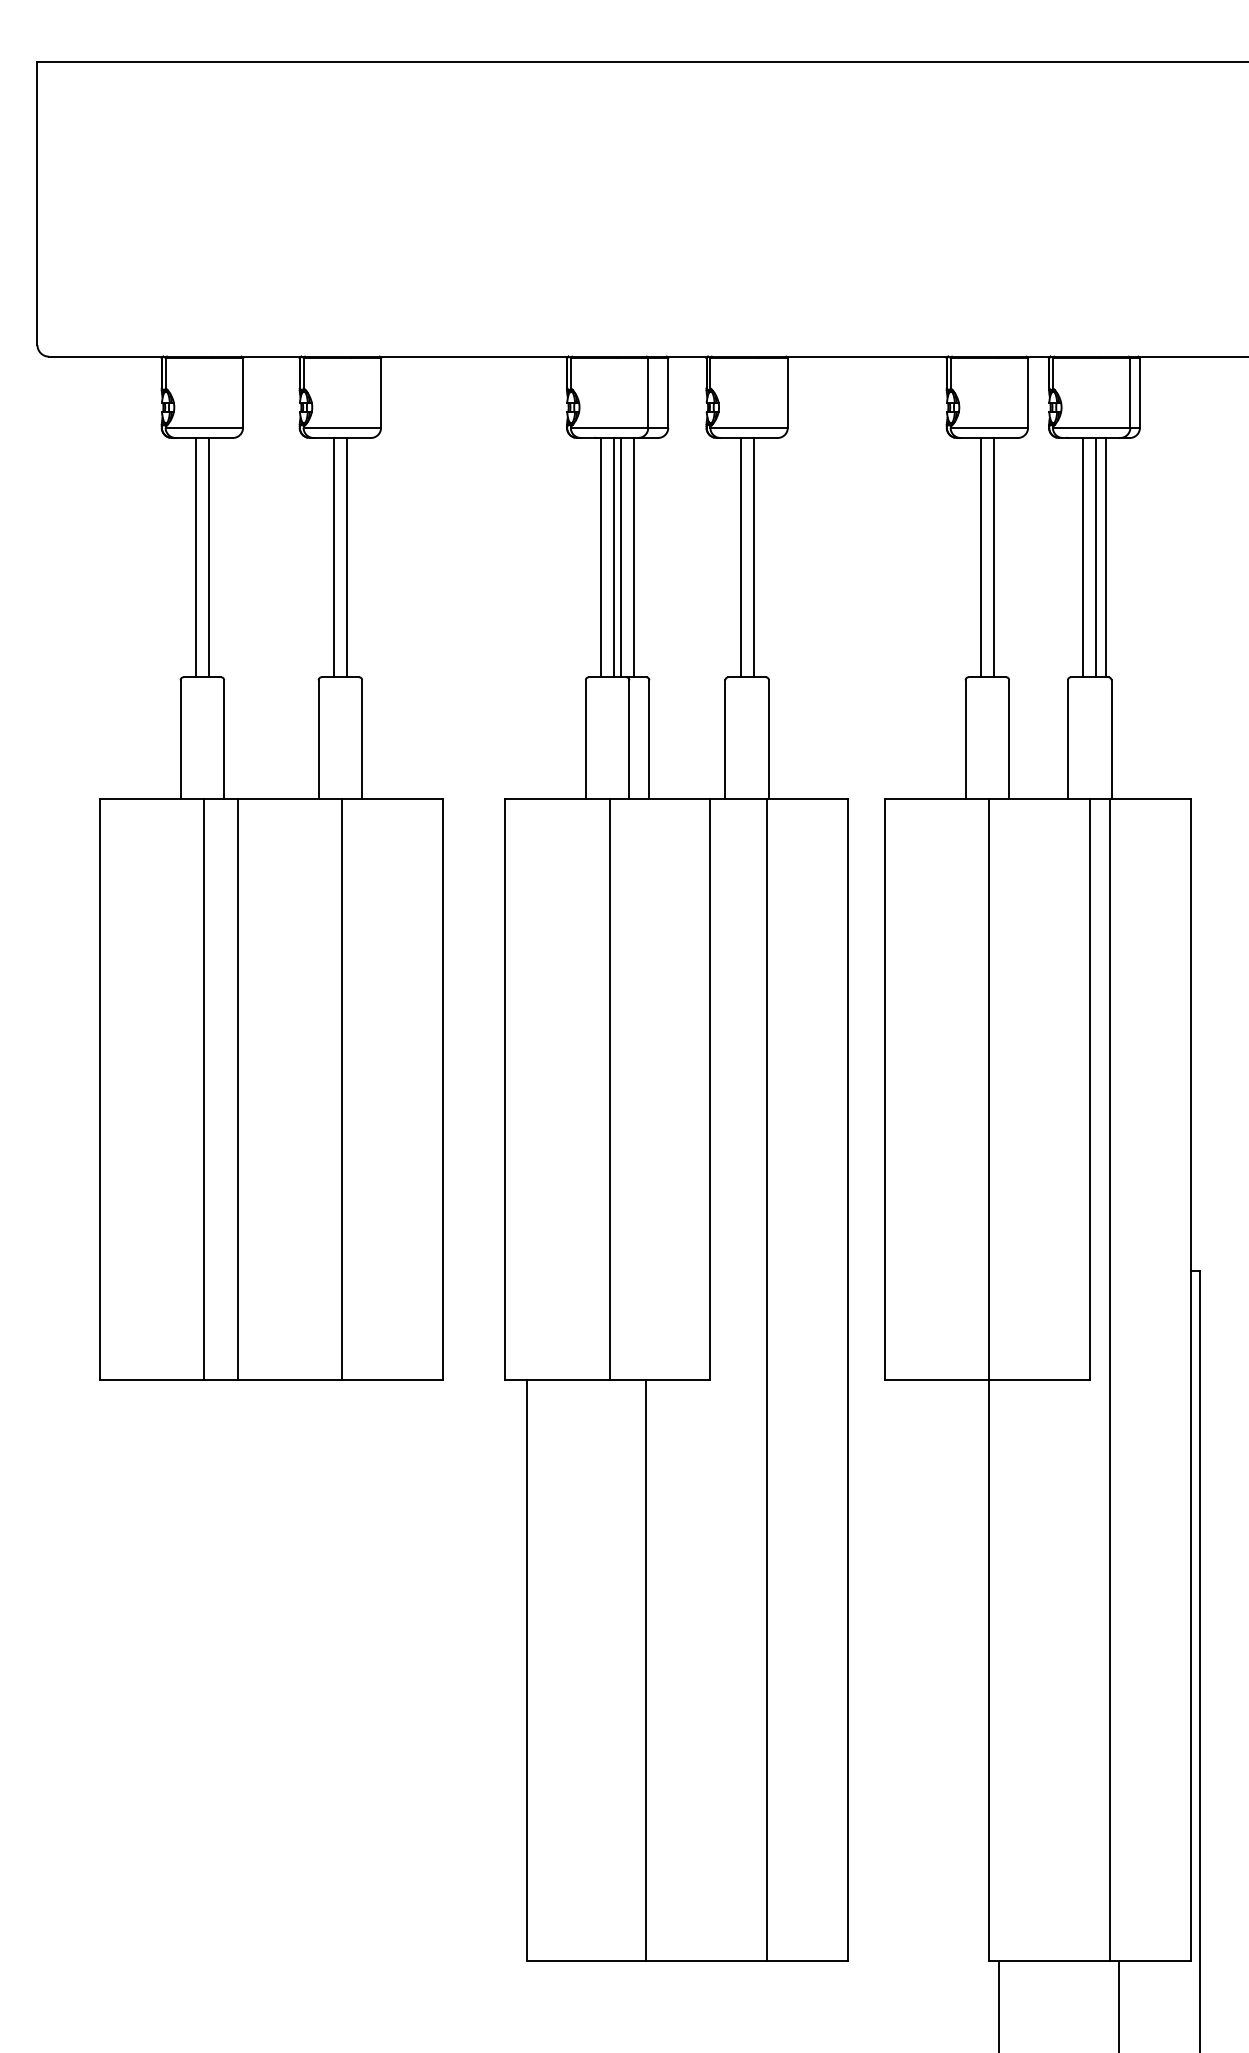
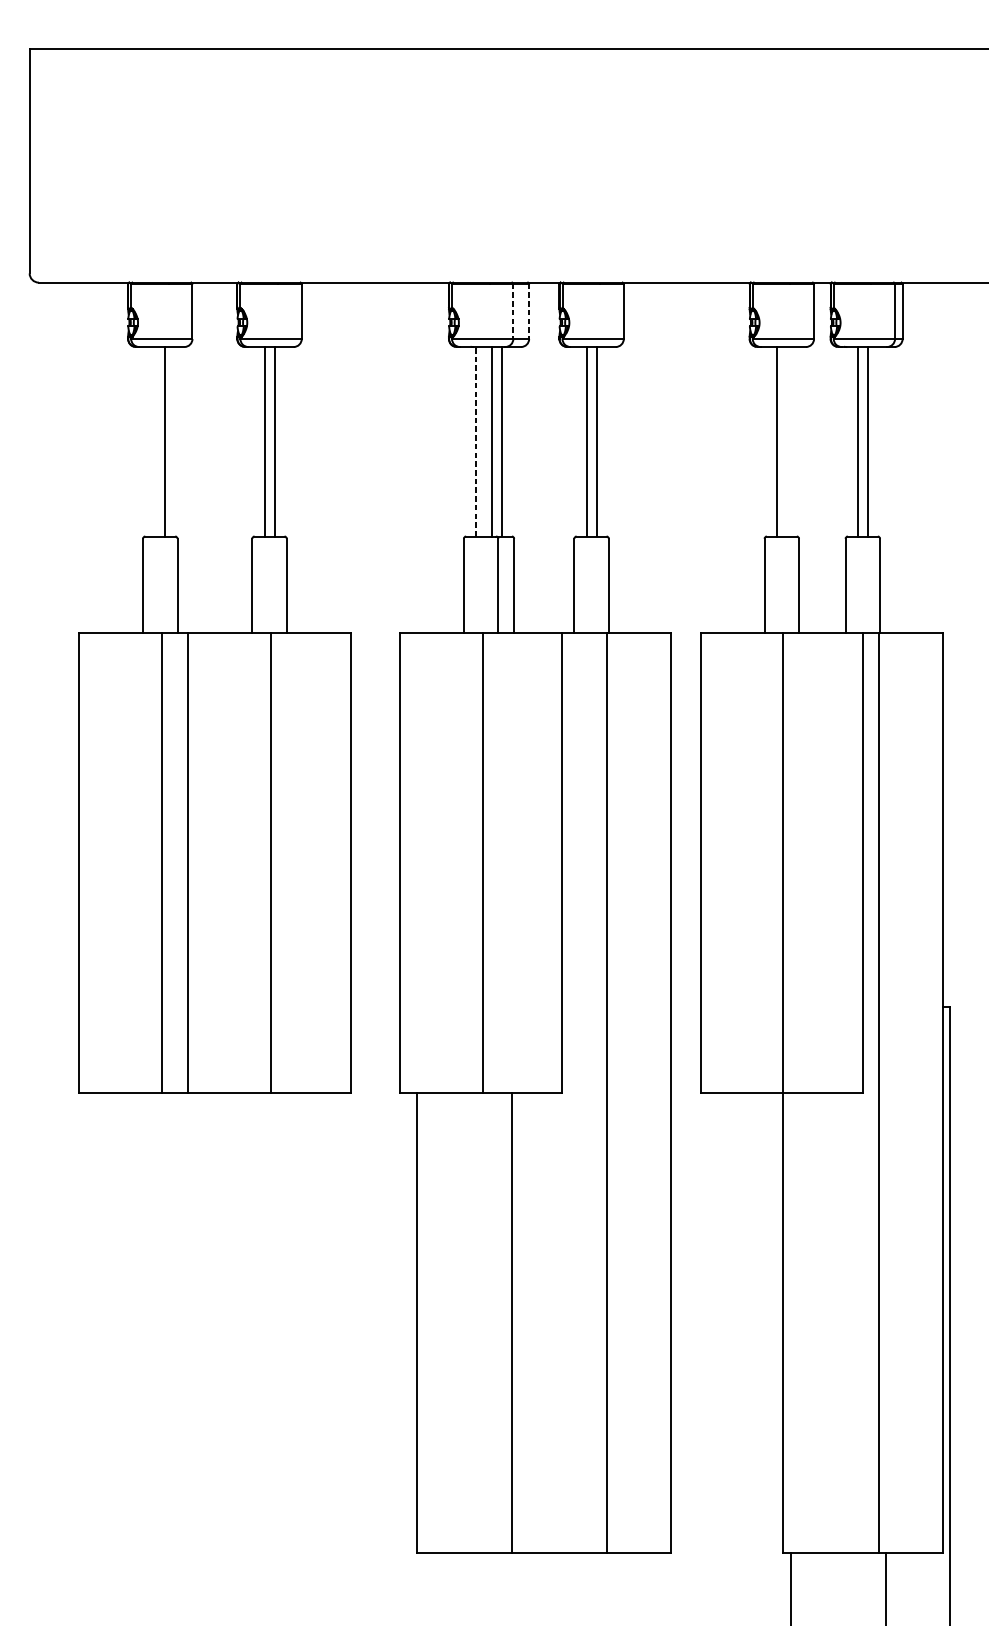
line: (648, 392) -> (513, 310), solid -> dashed
line: (668, 392) -> (529, 310), solid -> dashed
line: (196, 557) -> (155, 441), removed
line: (601, 557) -> (476, 441), solid -> dashed
line: (614, 557) -> (486, 441), removed
line: (993, 557) -> (786, 441), removed
line: (1105, 557) -> (875, 441), removed

